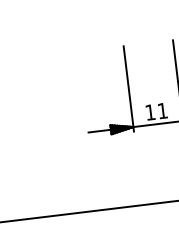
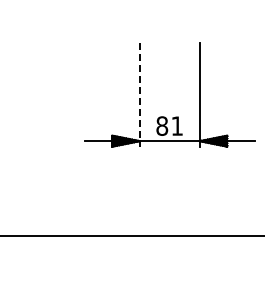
line: (128, 88) -> (139, 94), solid -> dashed
text: (150, 111) -> (162, 125), 11 -> 81

